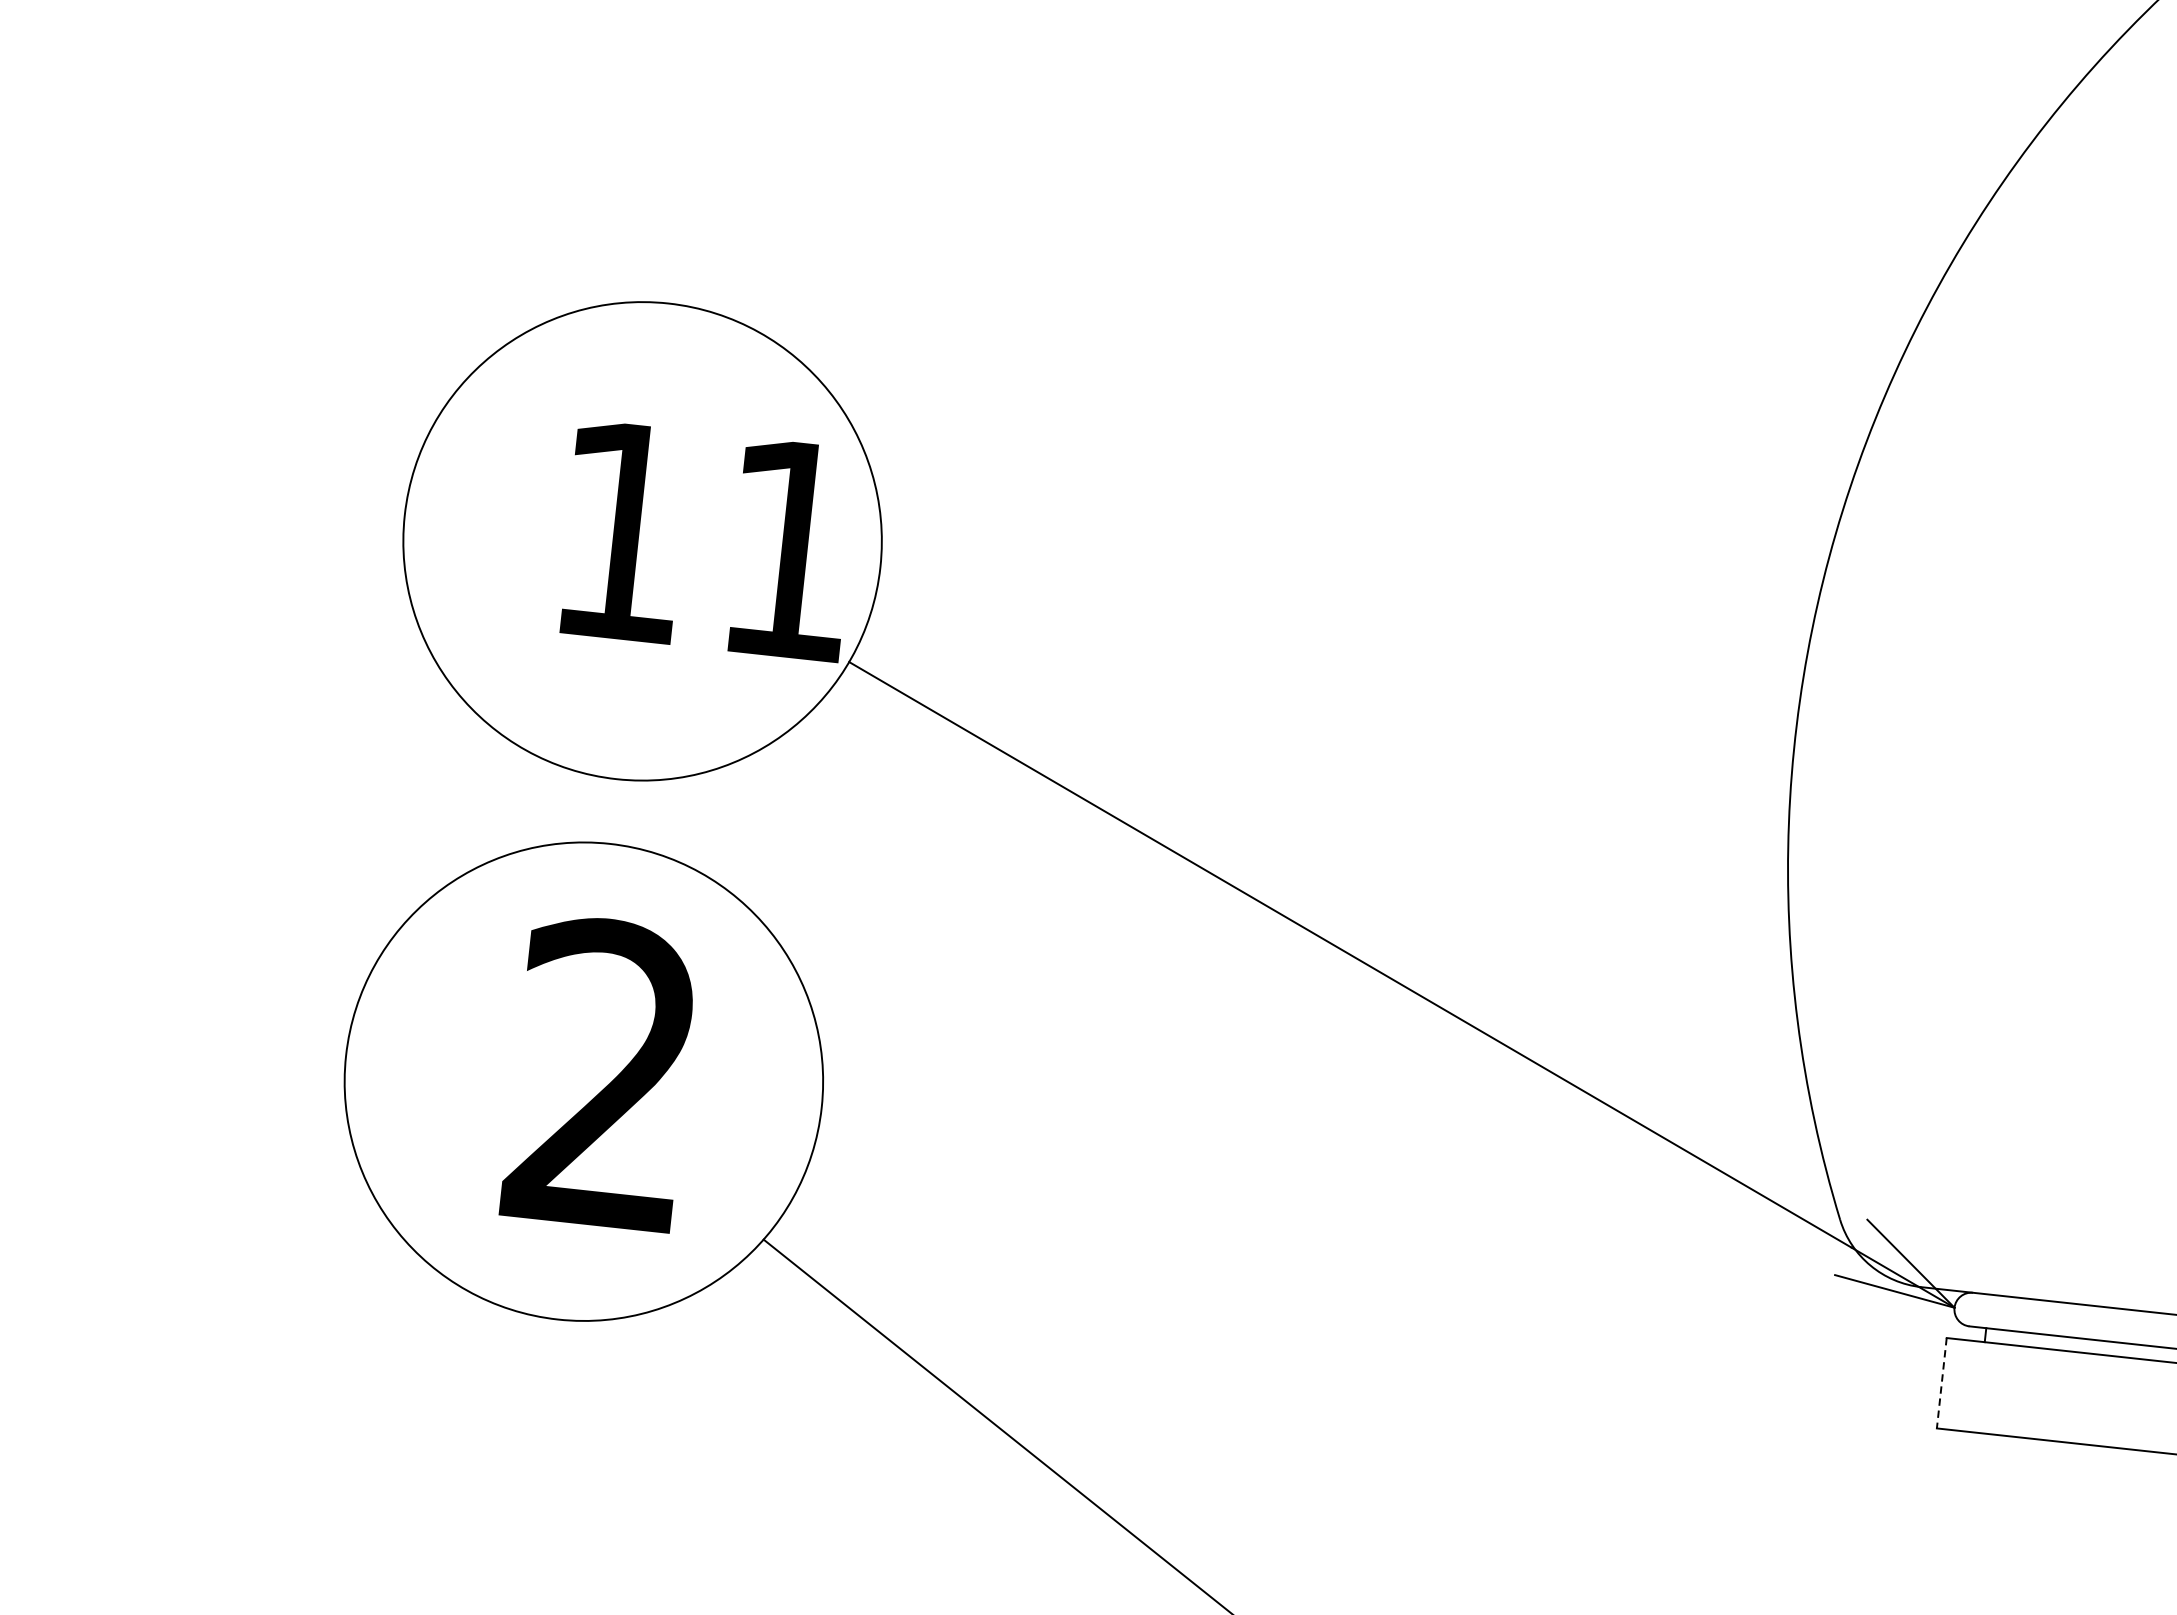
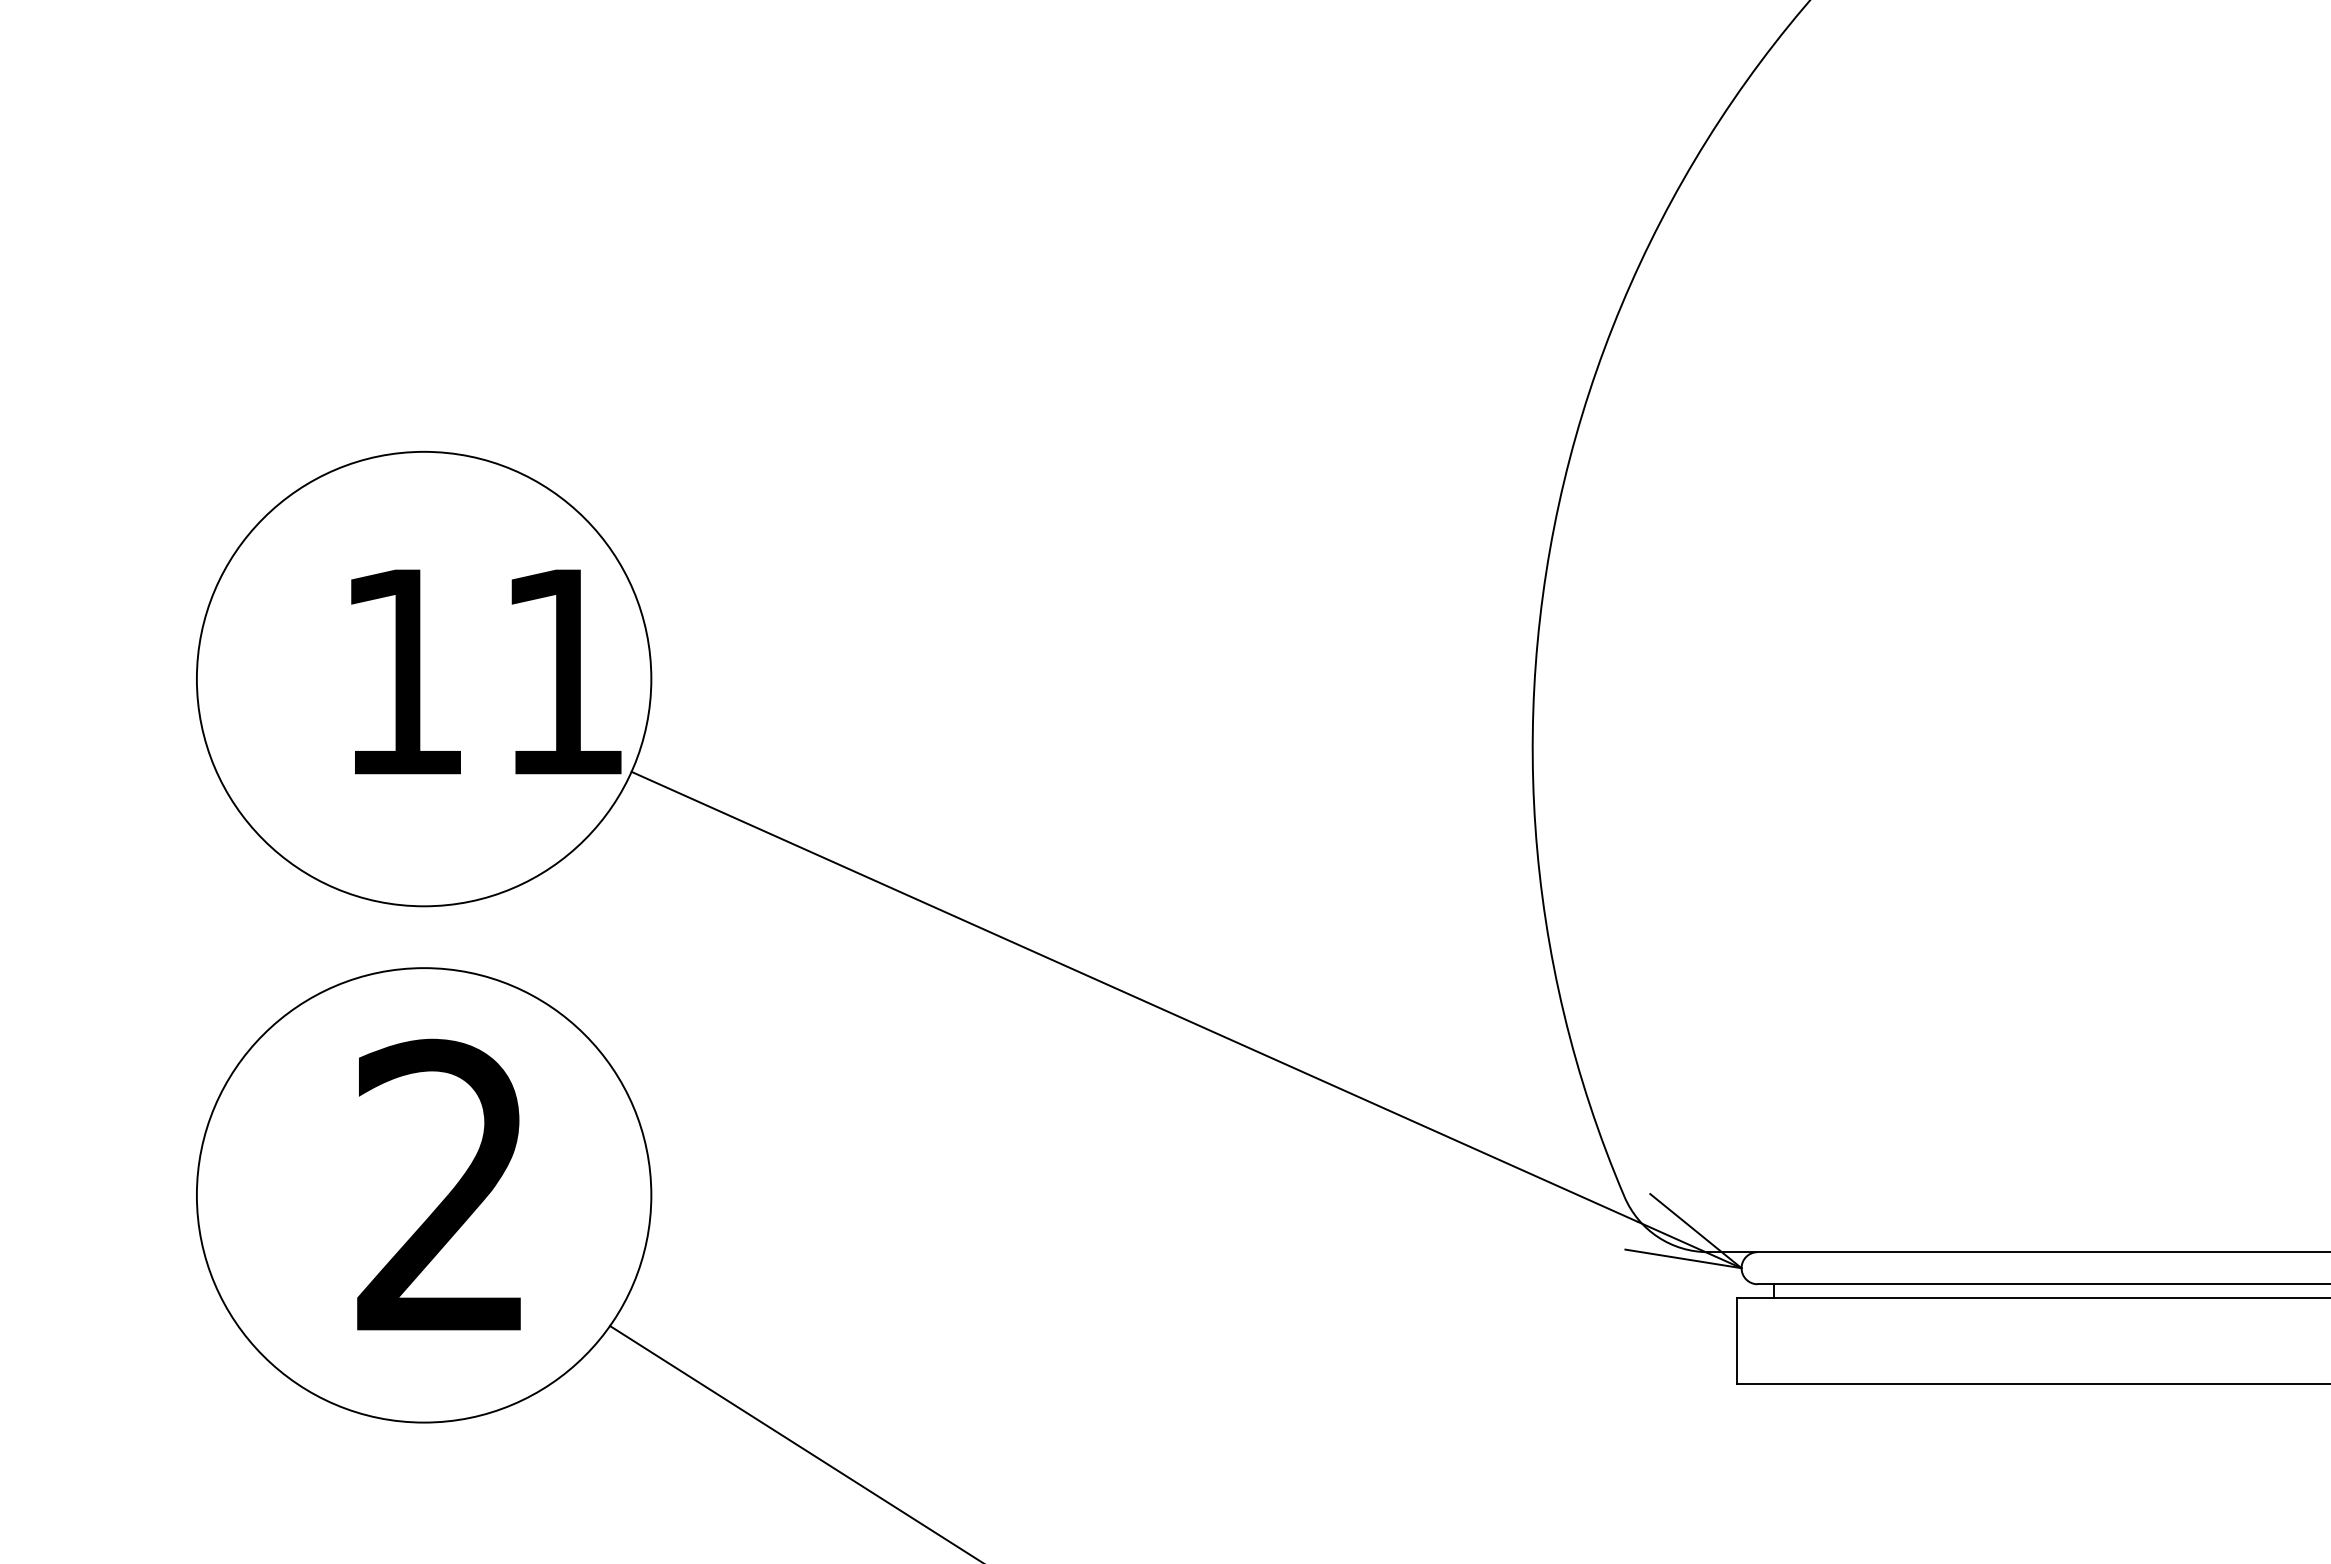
line: (1941, 1384) -> (1737, 1341), dashed -> solid

